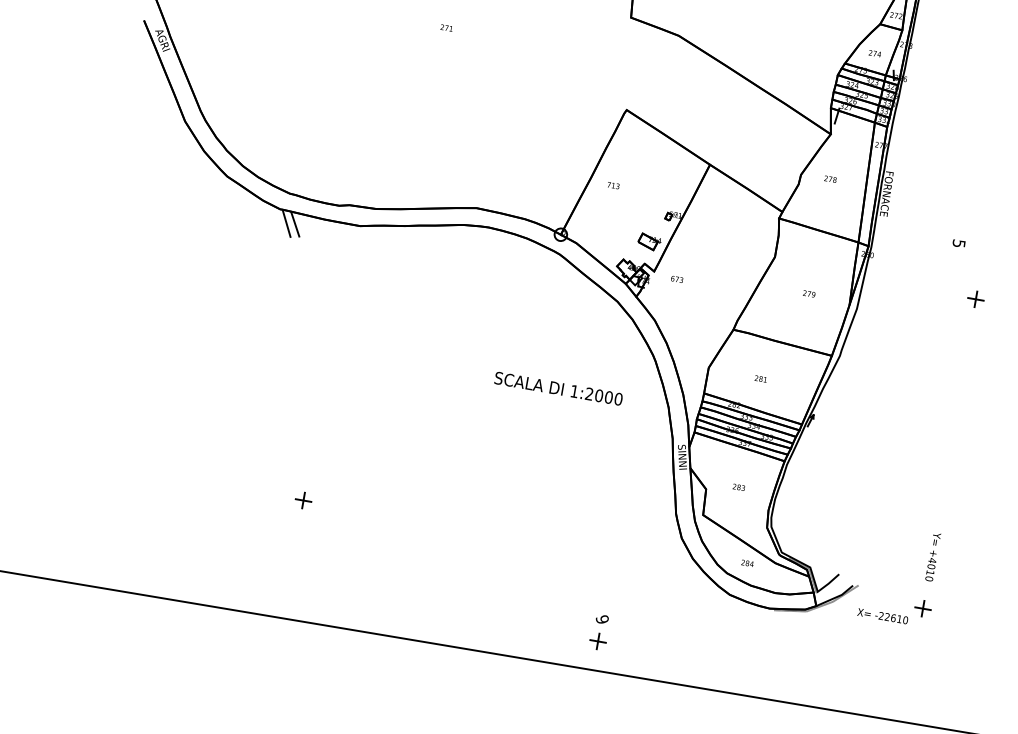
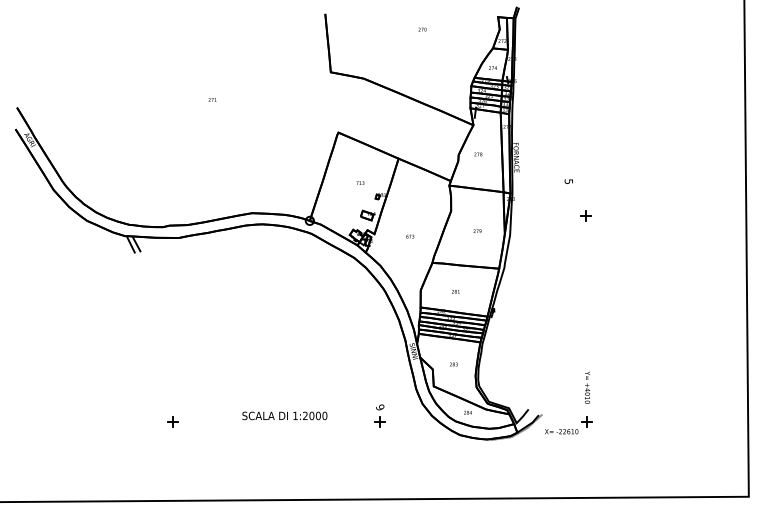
text: (613, 184) -> (360, 182), moved
text: (677, 279) -> (410, 236), moved
text: (558, 388) -> (284, 415), moved
part: (599, 631) -> (379, 415), moved

